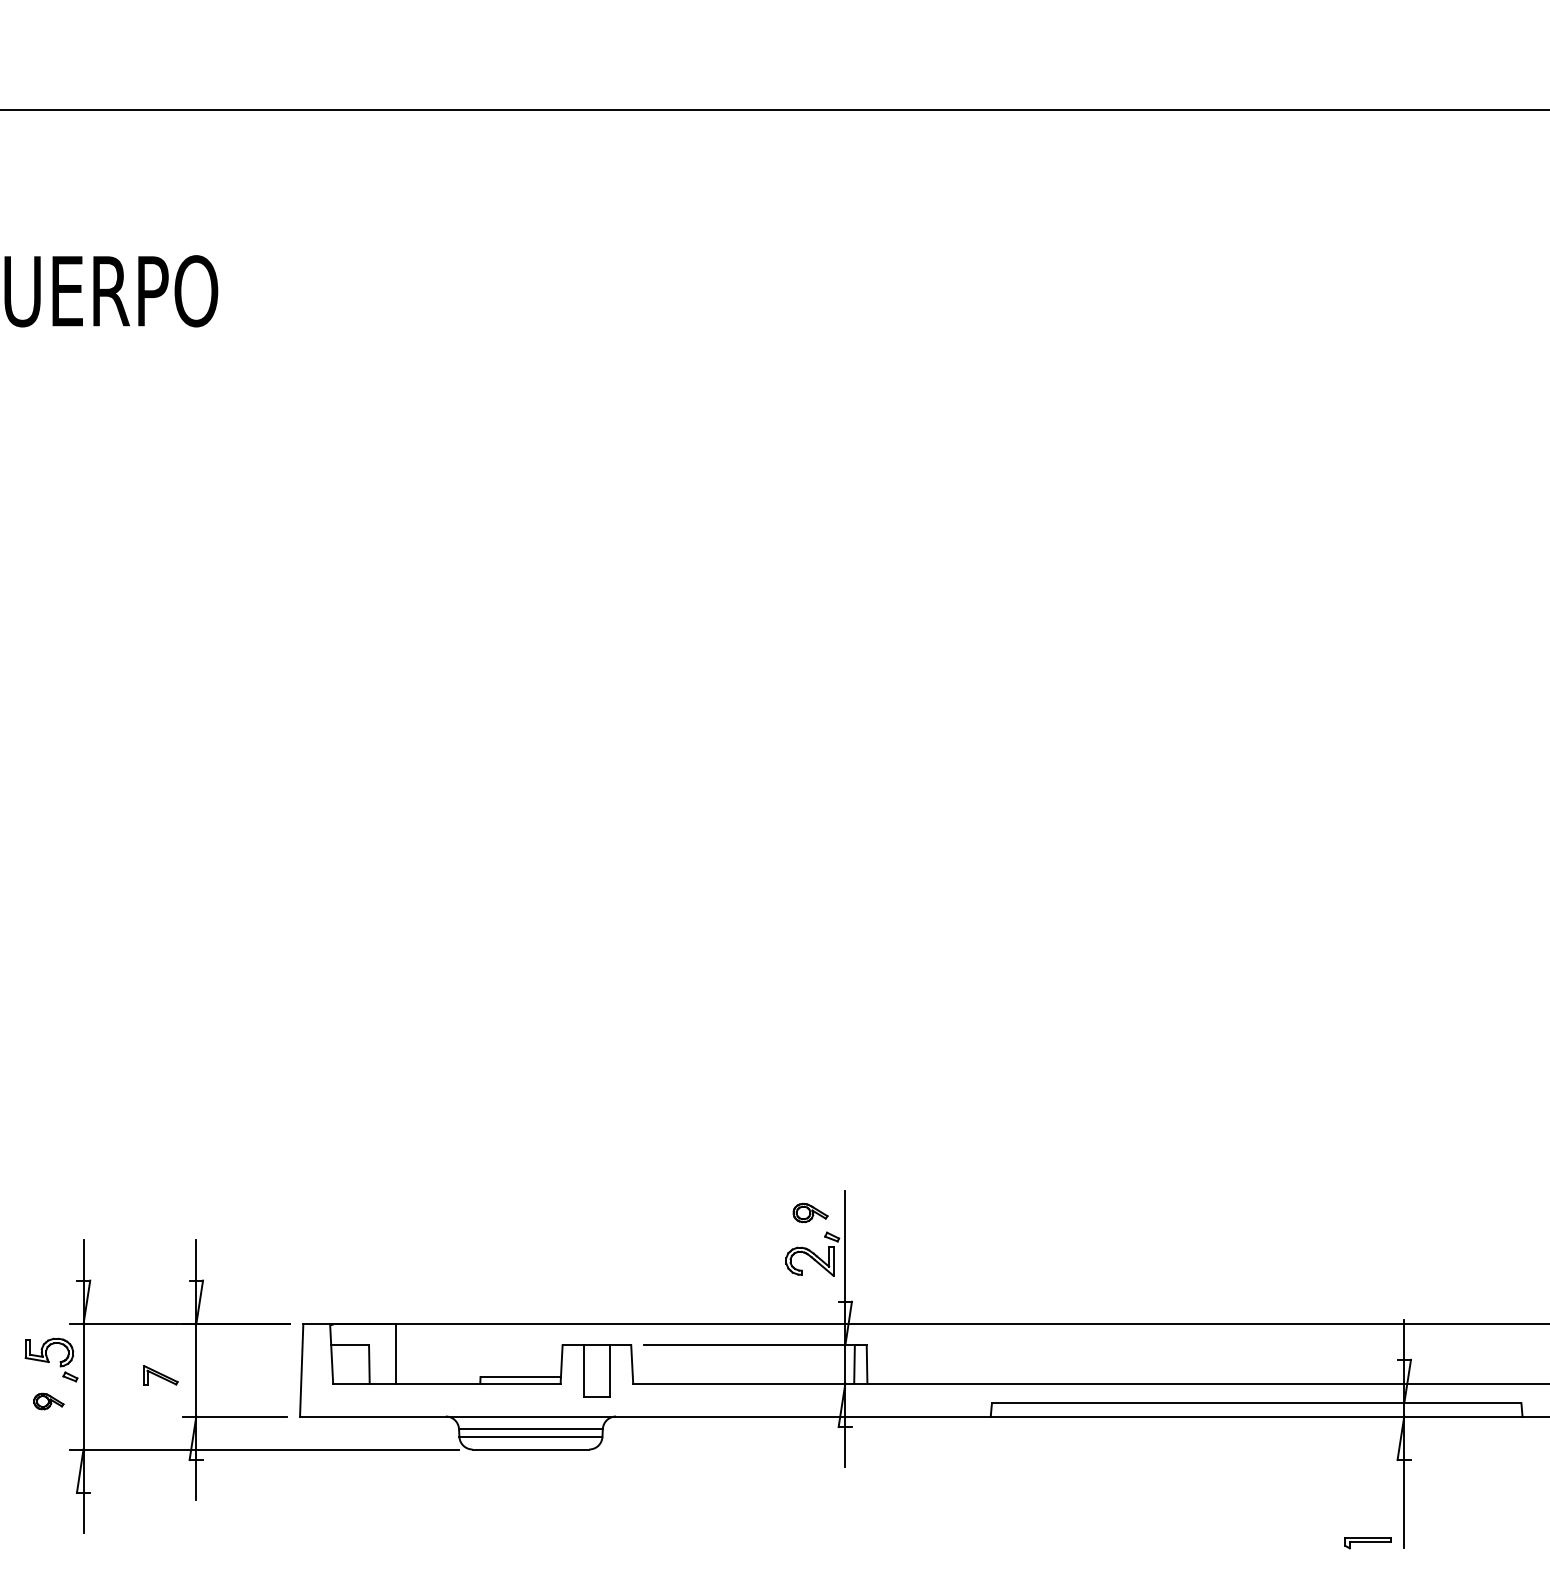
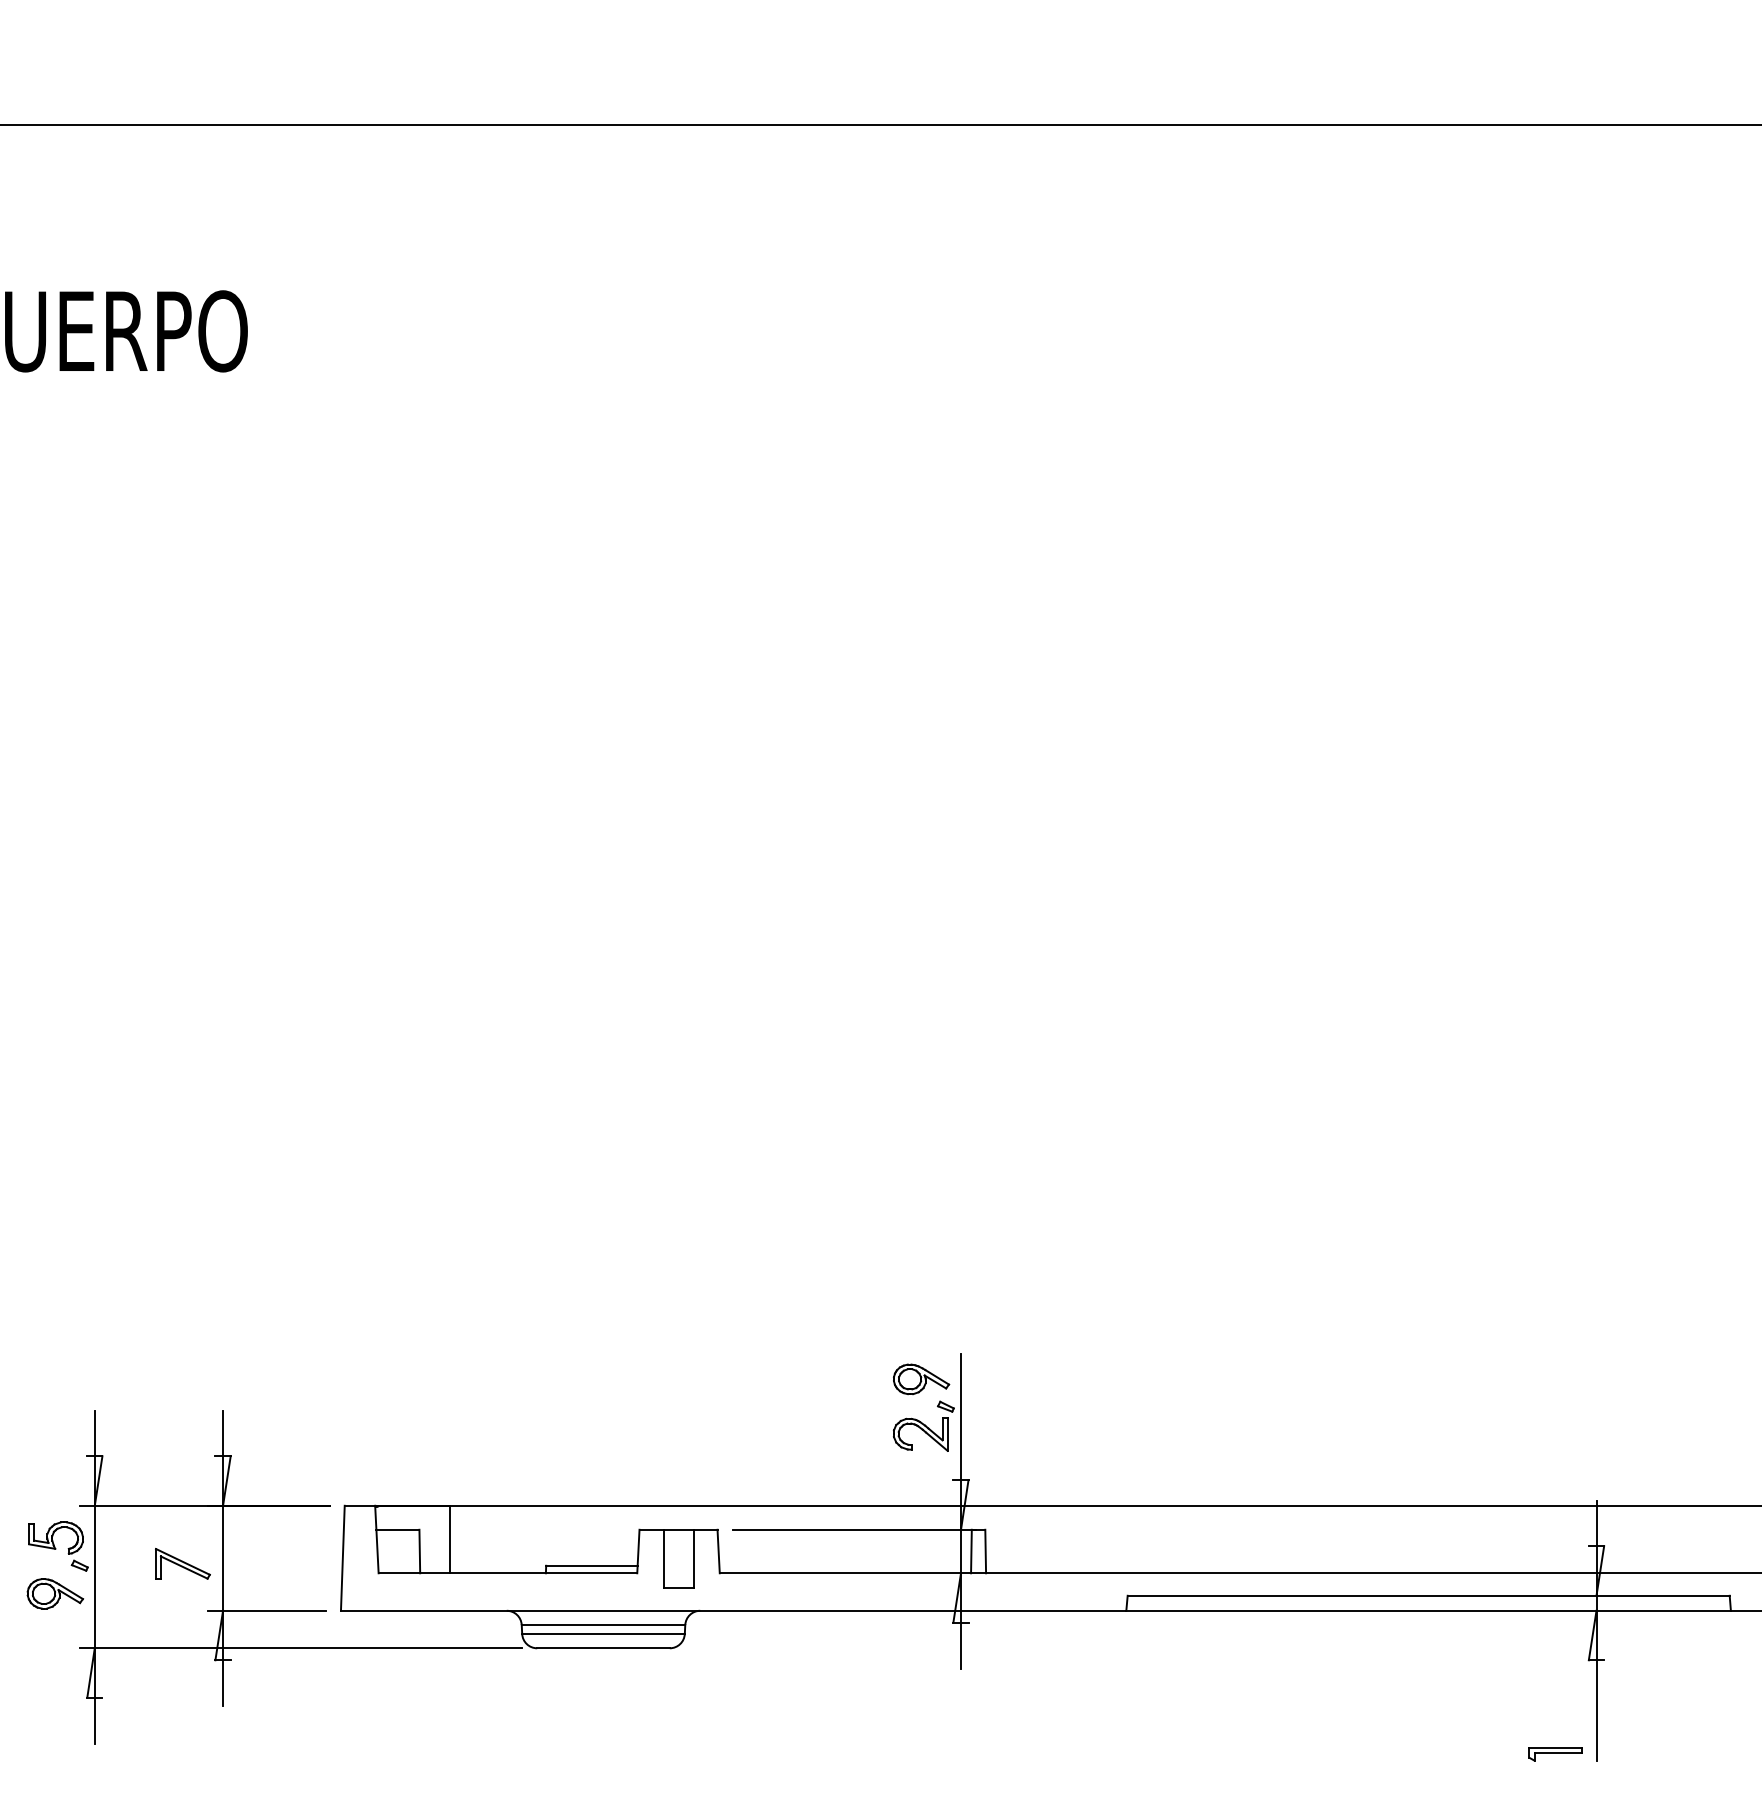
part: (810, 1212) -> (921, 1378), size x1.43
part: (160, 1375) -> (182, 1564), size x1.43
part: (48, 1401) -> (54, 1593), size x1.67

